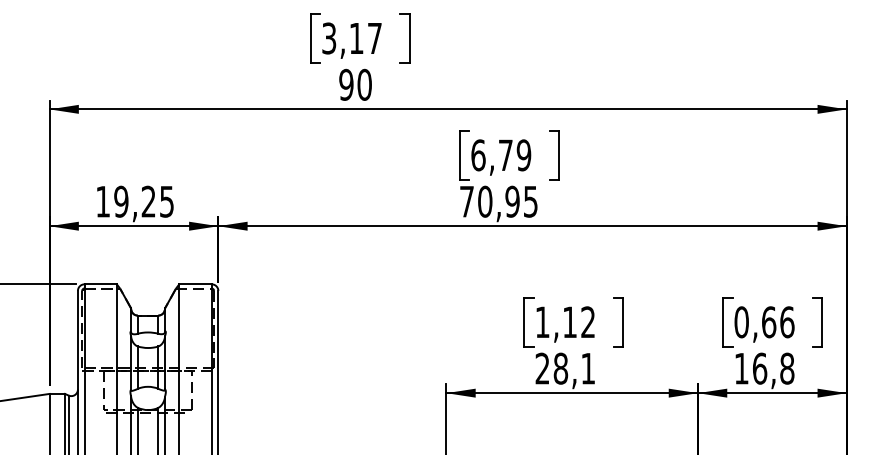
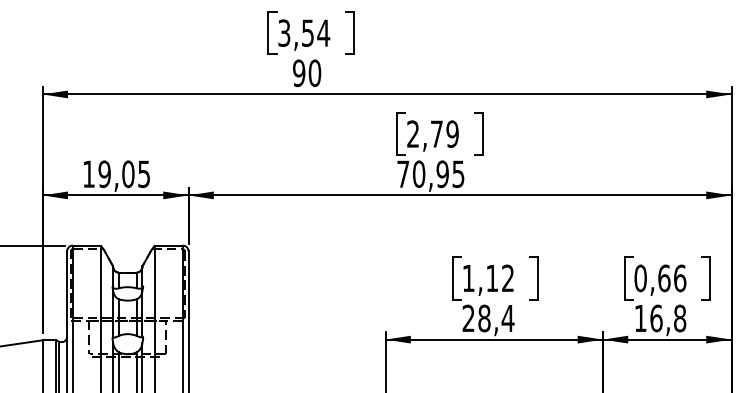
text: (365, 38) -> (315, 33), 3,17 -> 3,54
text: (478, 155) -> (413, 134), 6,79 -> 2,79
text: (148, 201) -> (128, 174), 19,25 -> 19,05
text: (587, 368) -> (507, 318), 28,1 -> 28,4

